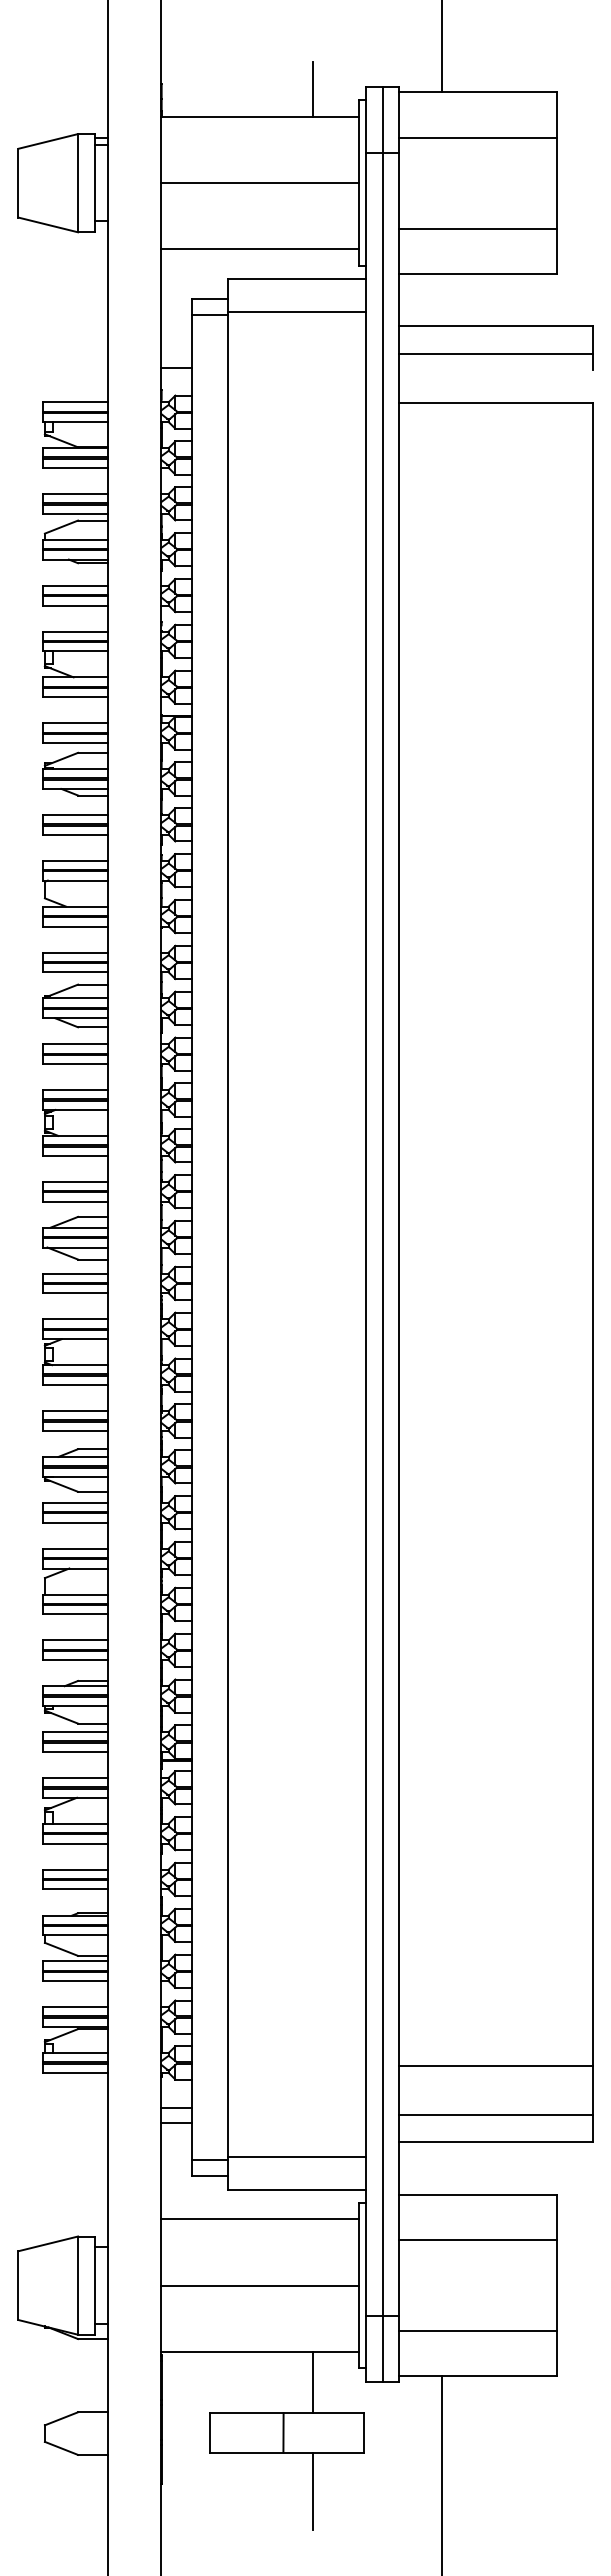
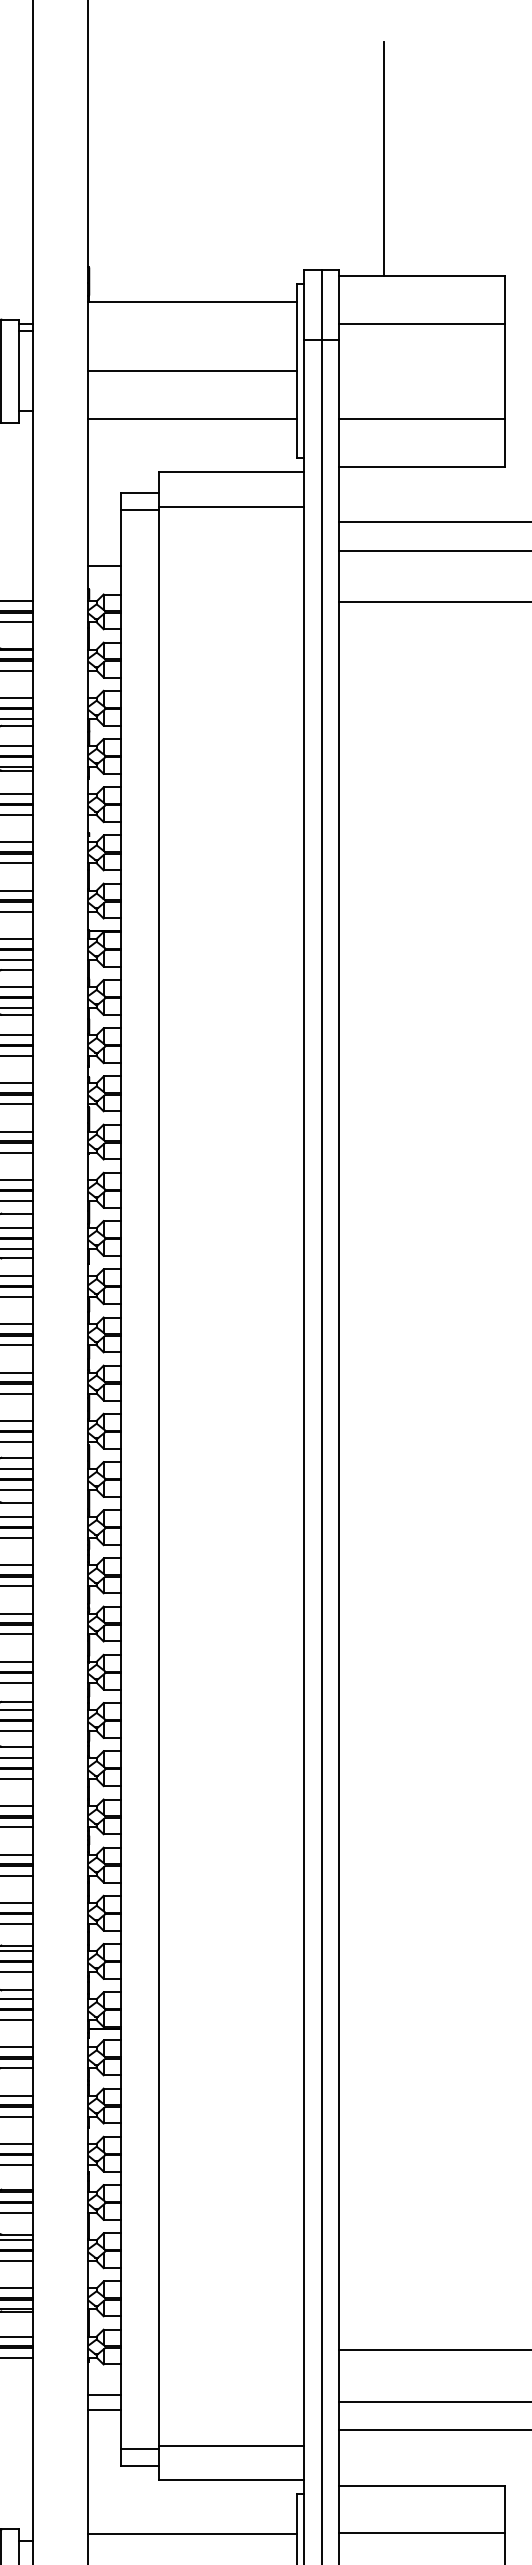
line: (313, 89) -> (248, 272), removed
line: (259, 249) -> (192, 418), moved
line: (259, 2219) -> (192, 2533), moved

